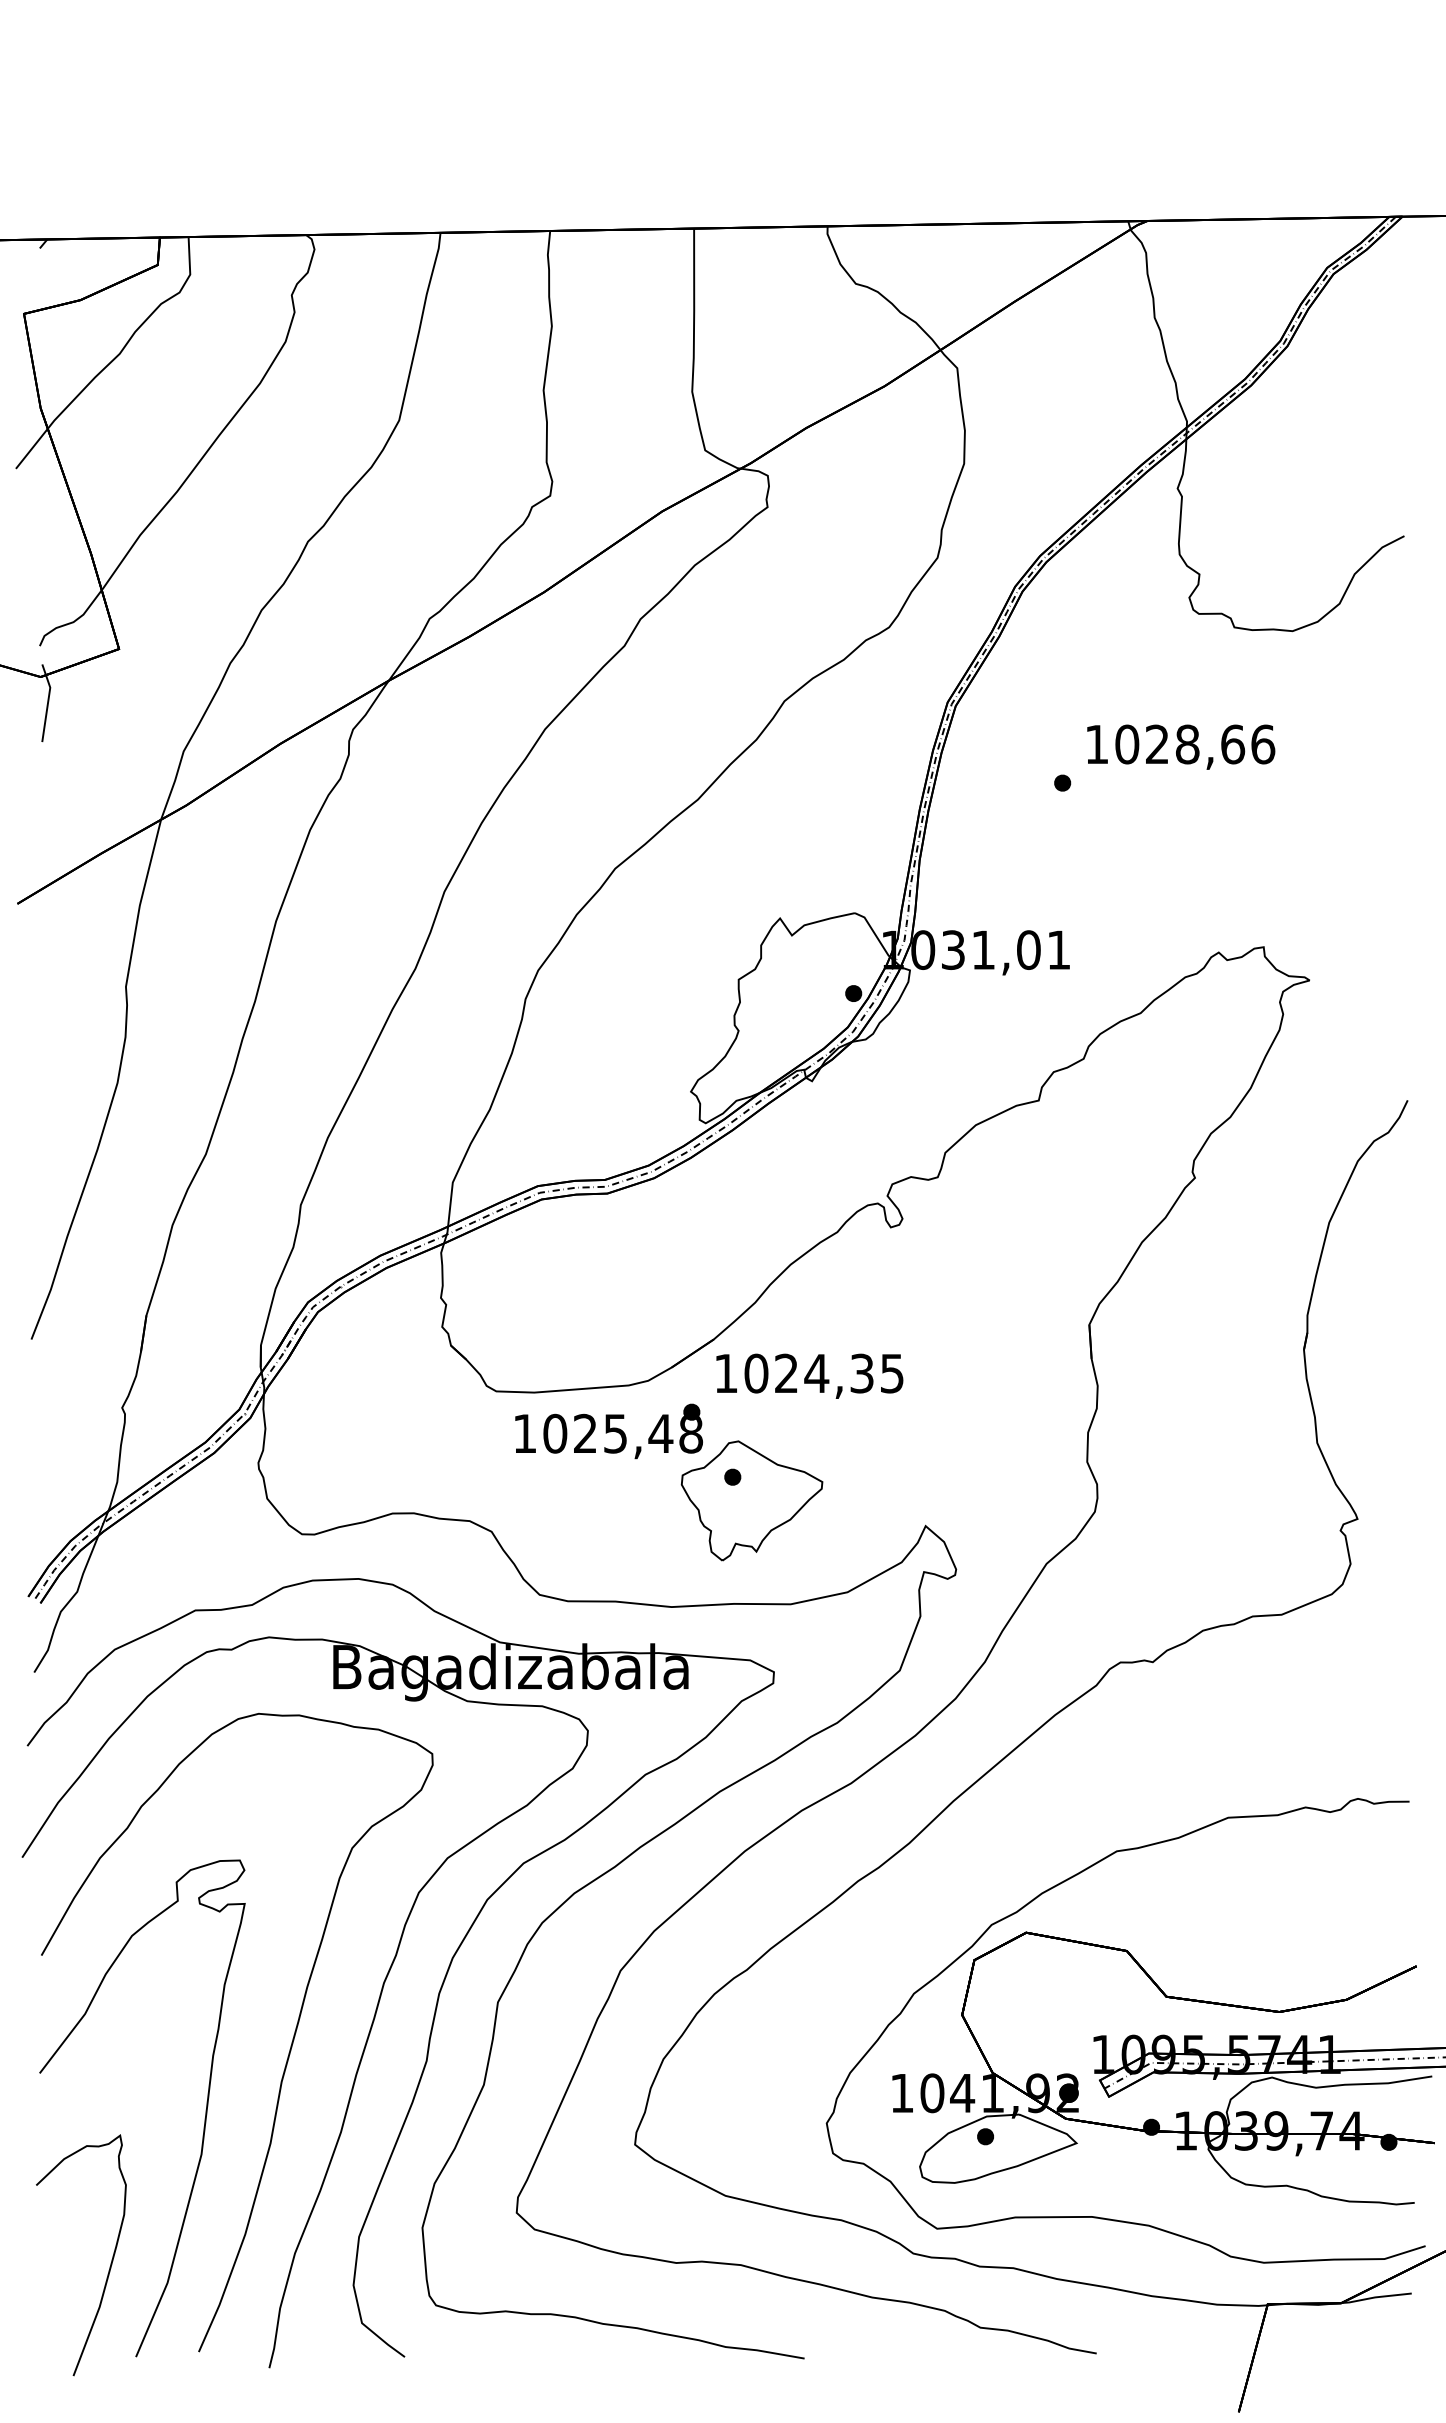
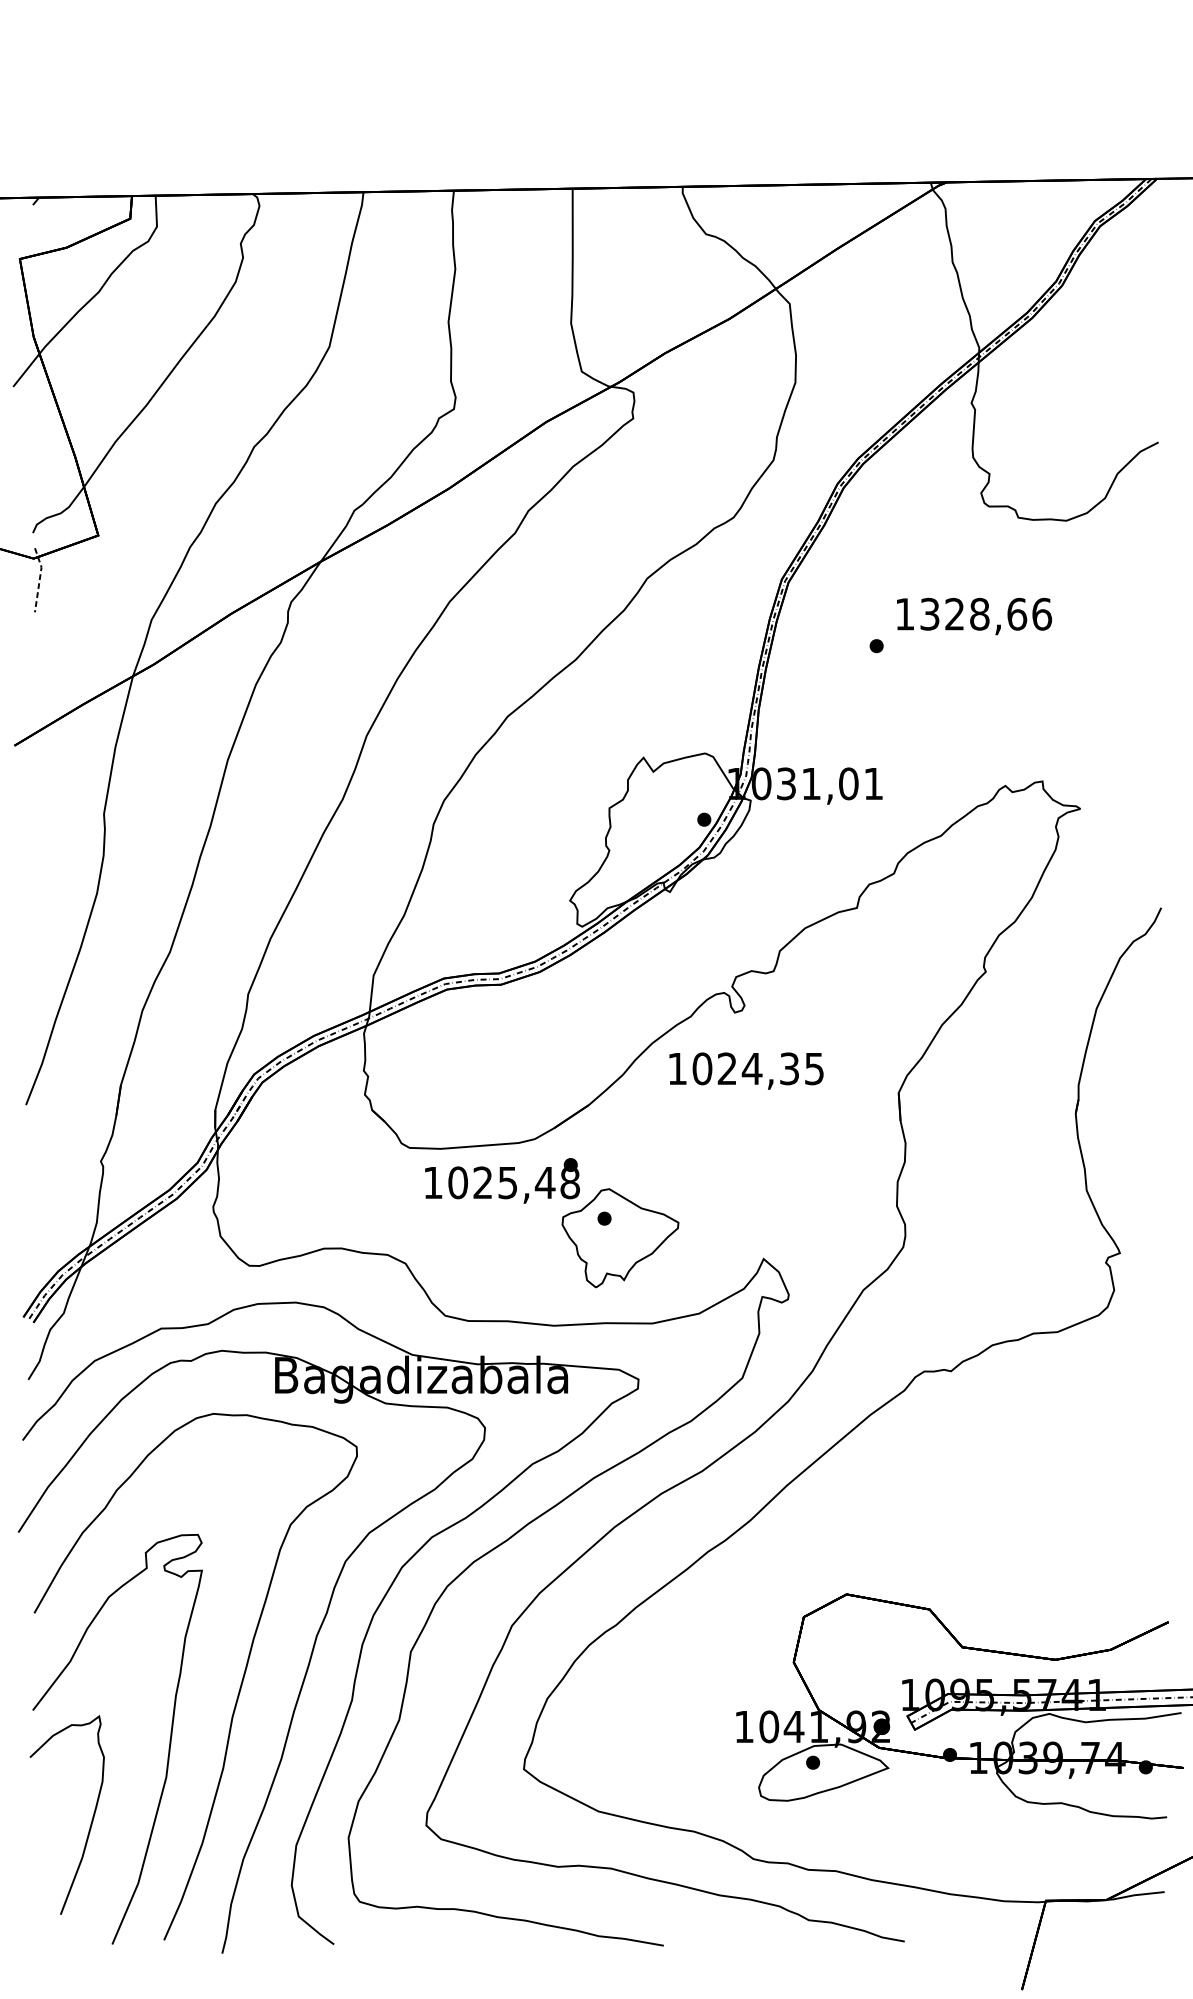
line: (48, 702) -> (40, 579), solid -> dashed
text: (1127, 744) -> (930, 614), 1028,66 -> 1328,66
text: (809, 1375) -> (746, 1070), moved
curve: (1030, 1903) -> (850, 1570), removed
curve: (110, 2263) -> (91, 1821), moved

